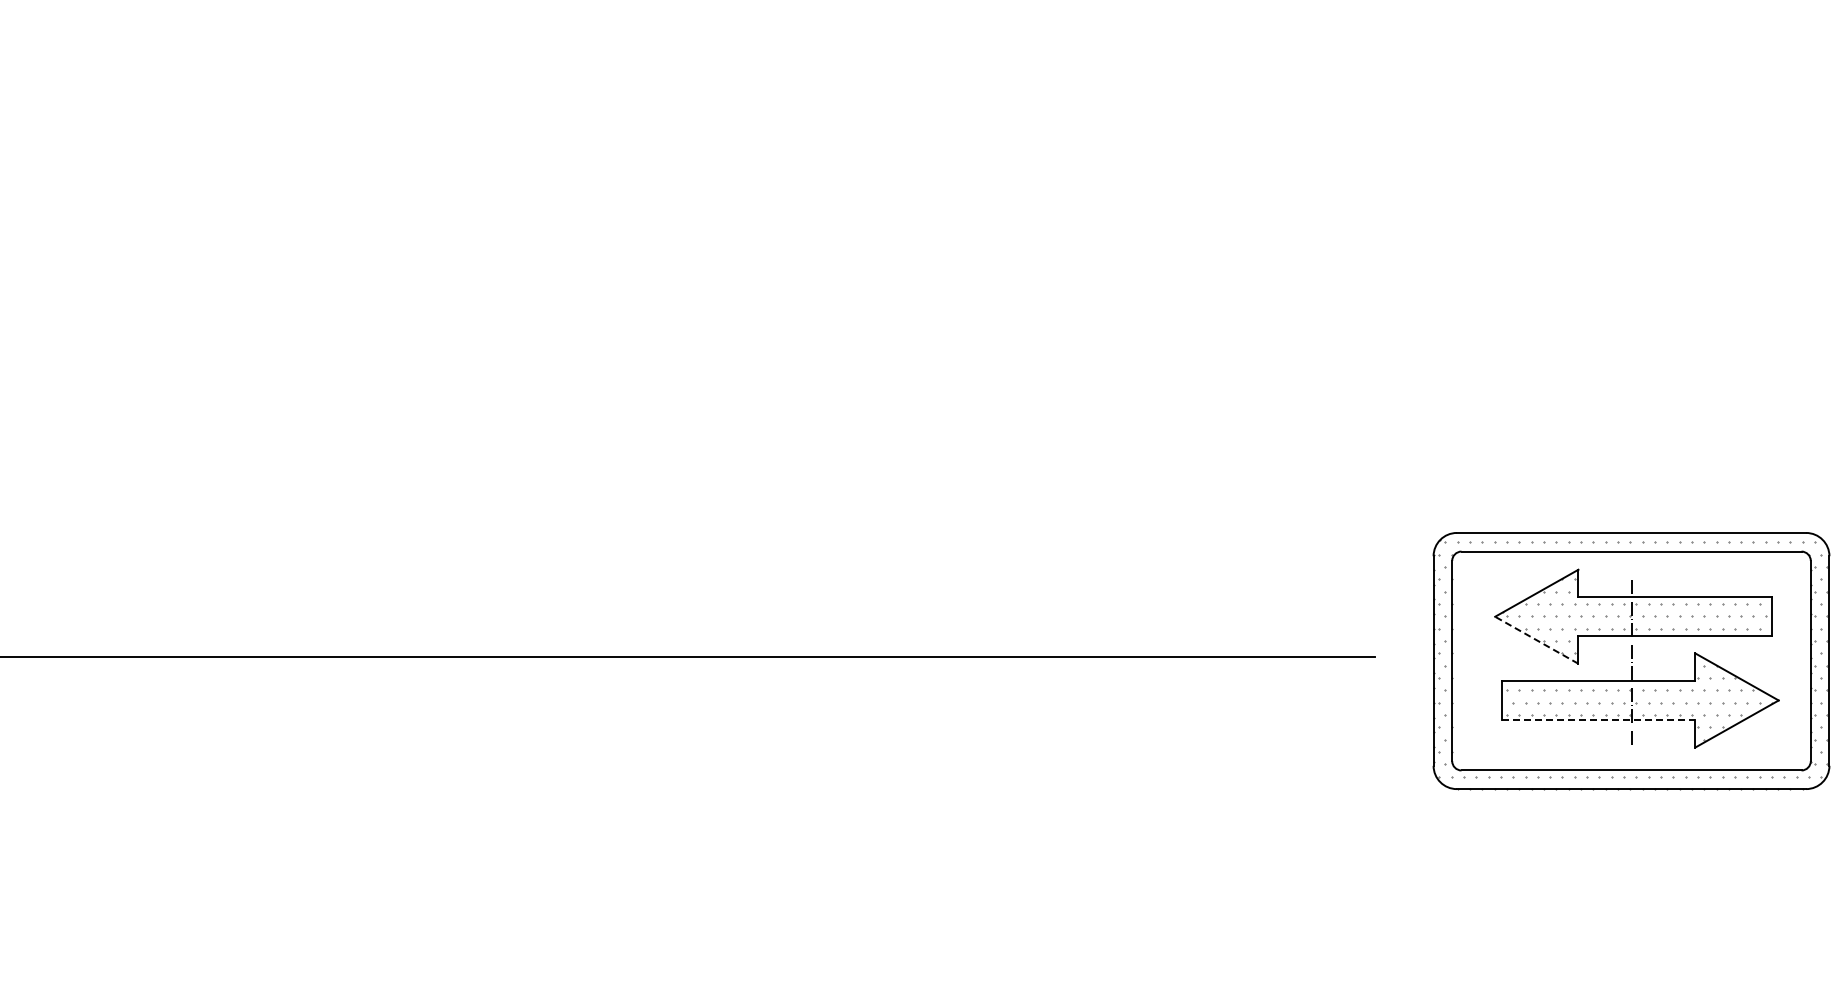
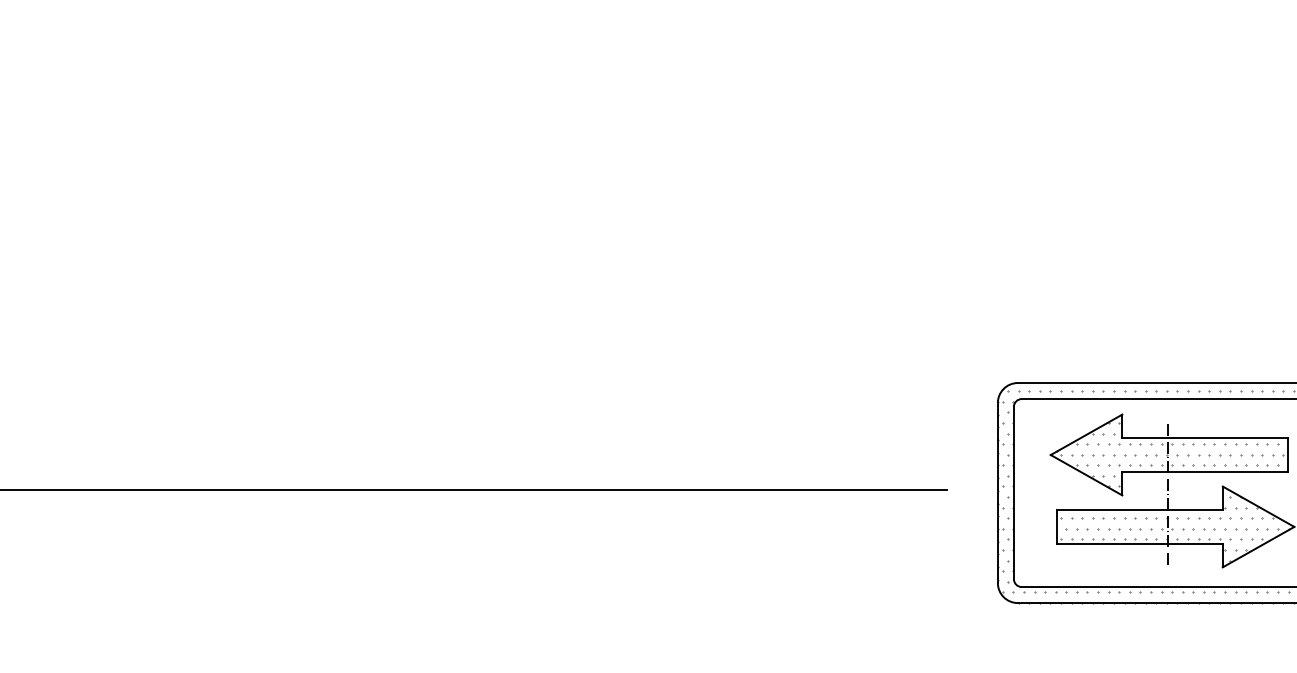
line: (1536, 640) -> (1086, 475), dashed -> solid
line: (1598, 720) -> (1139, 544), dashed -> solid

